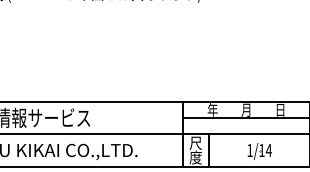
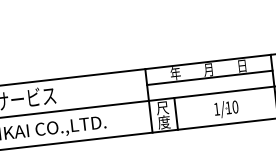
text: (268, 150) -> (234, 107), 1/14 -> 1/10

